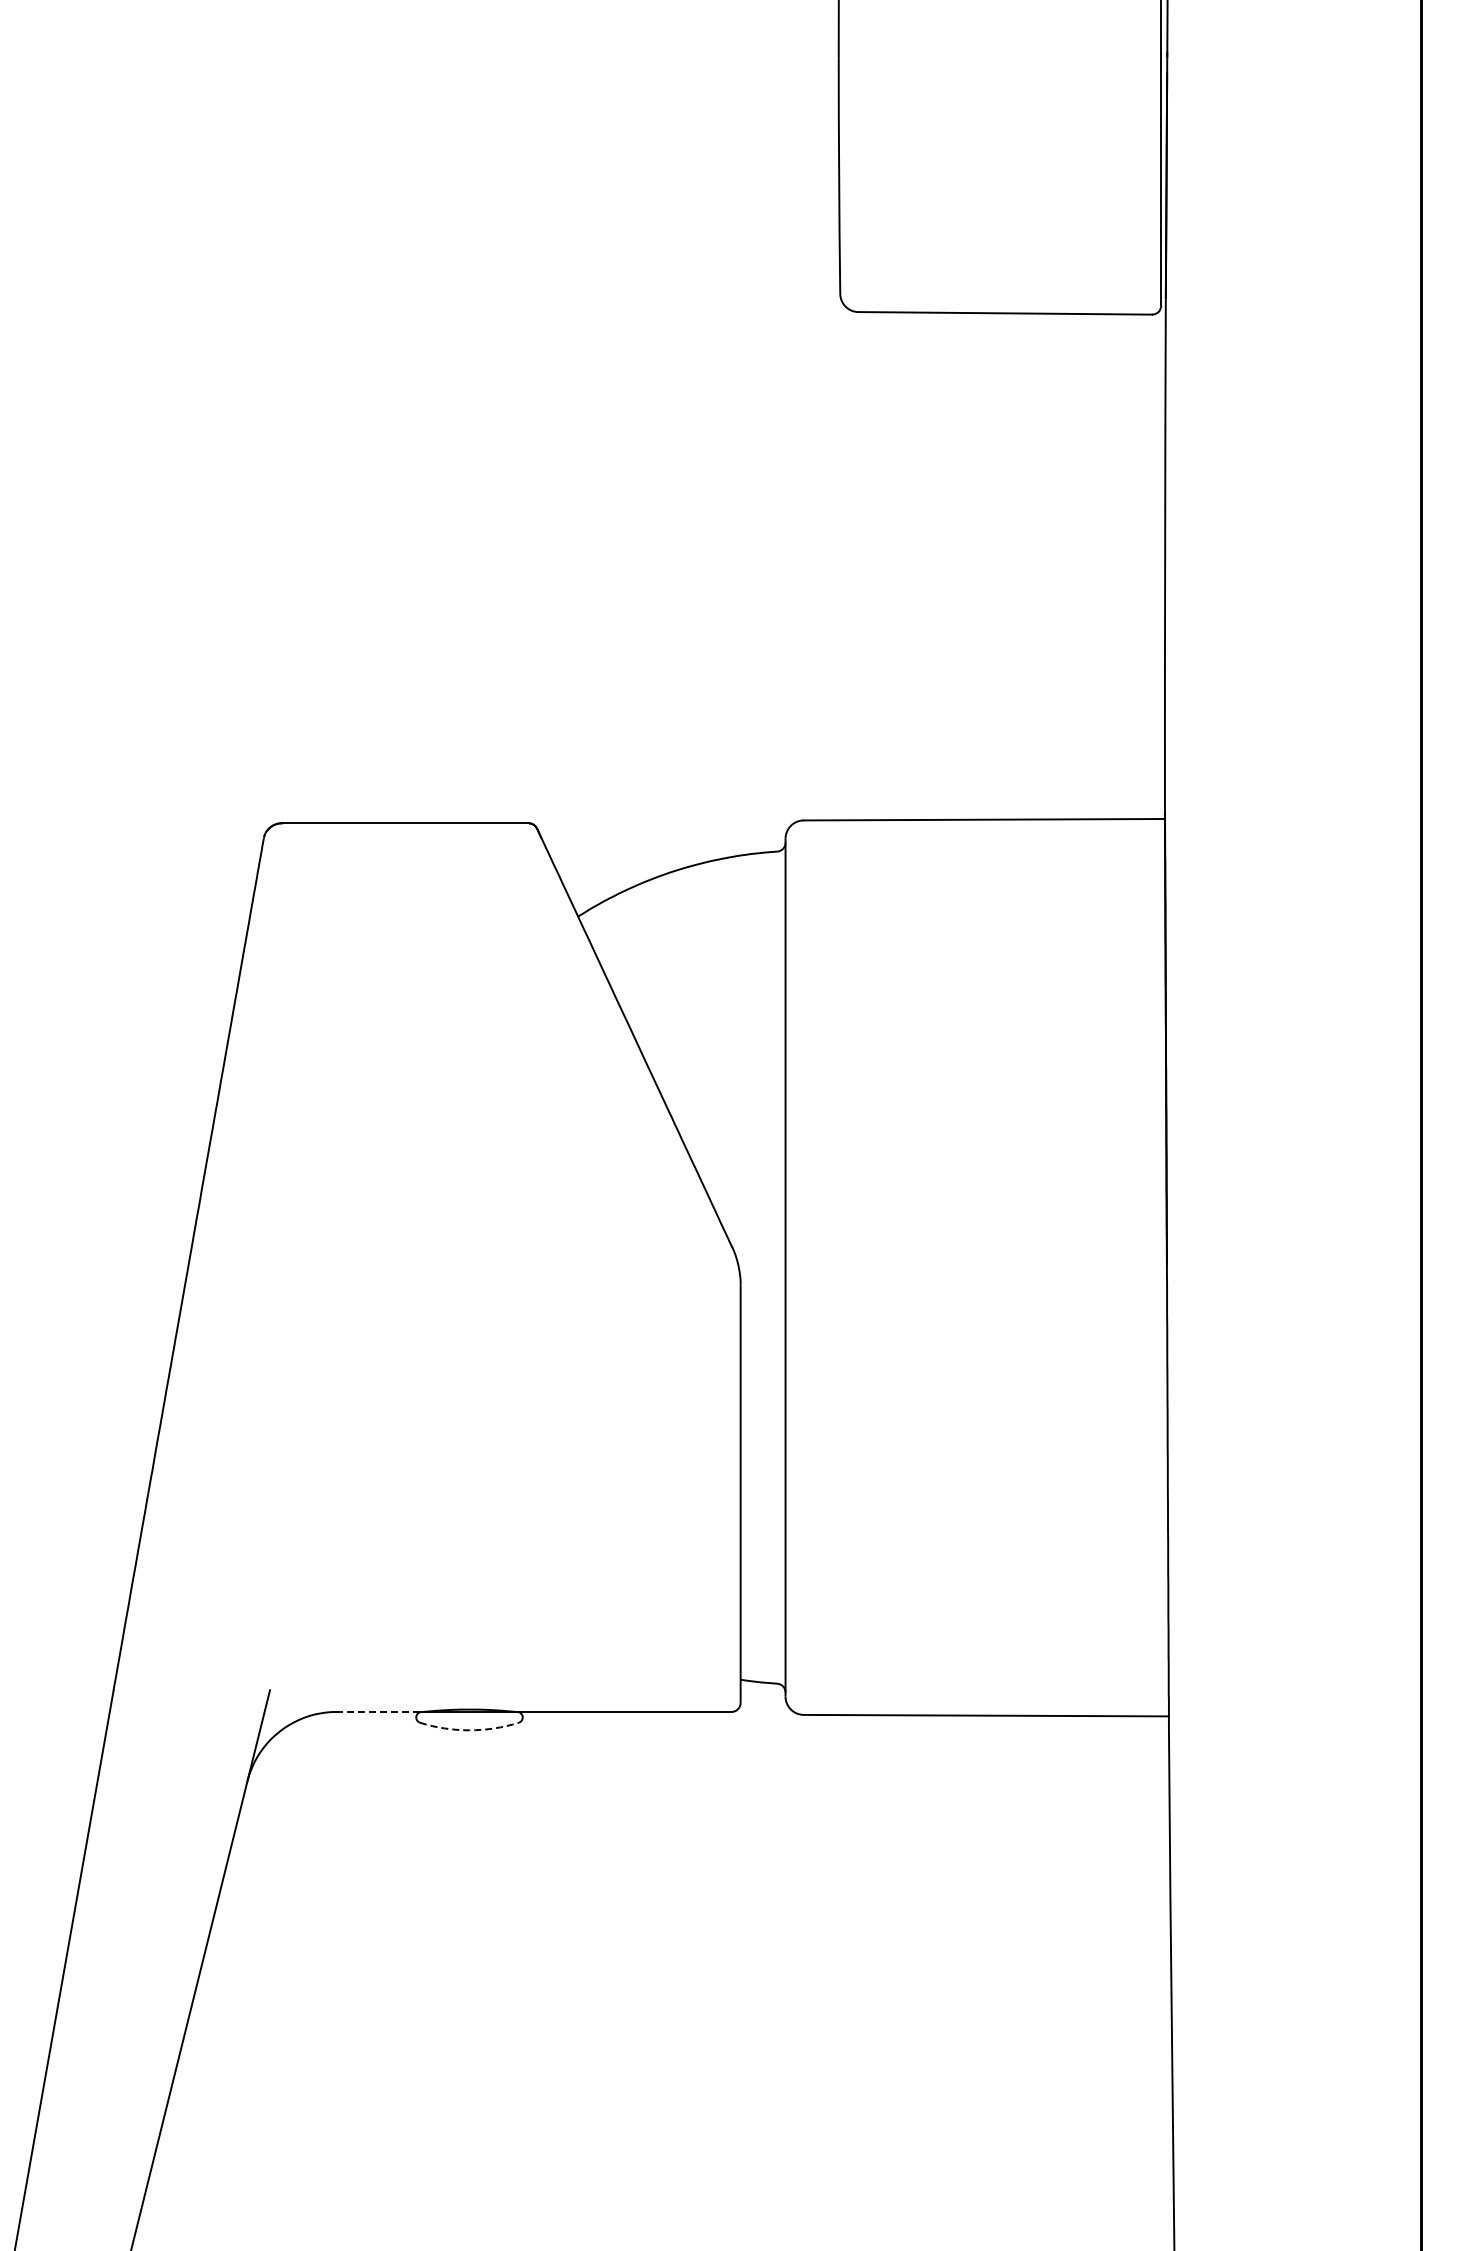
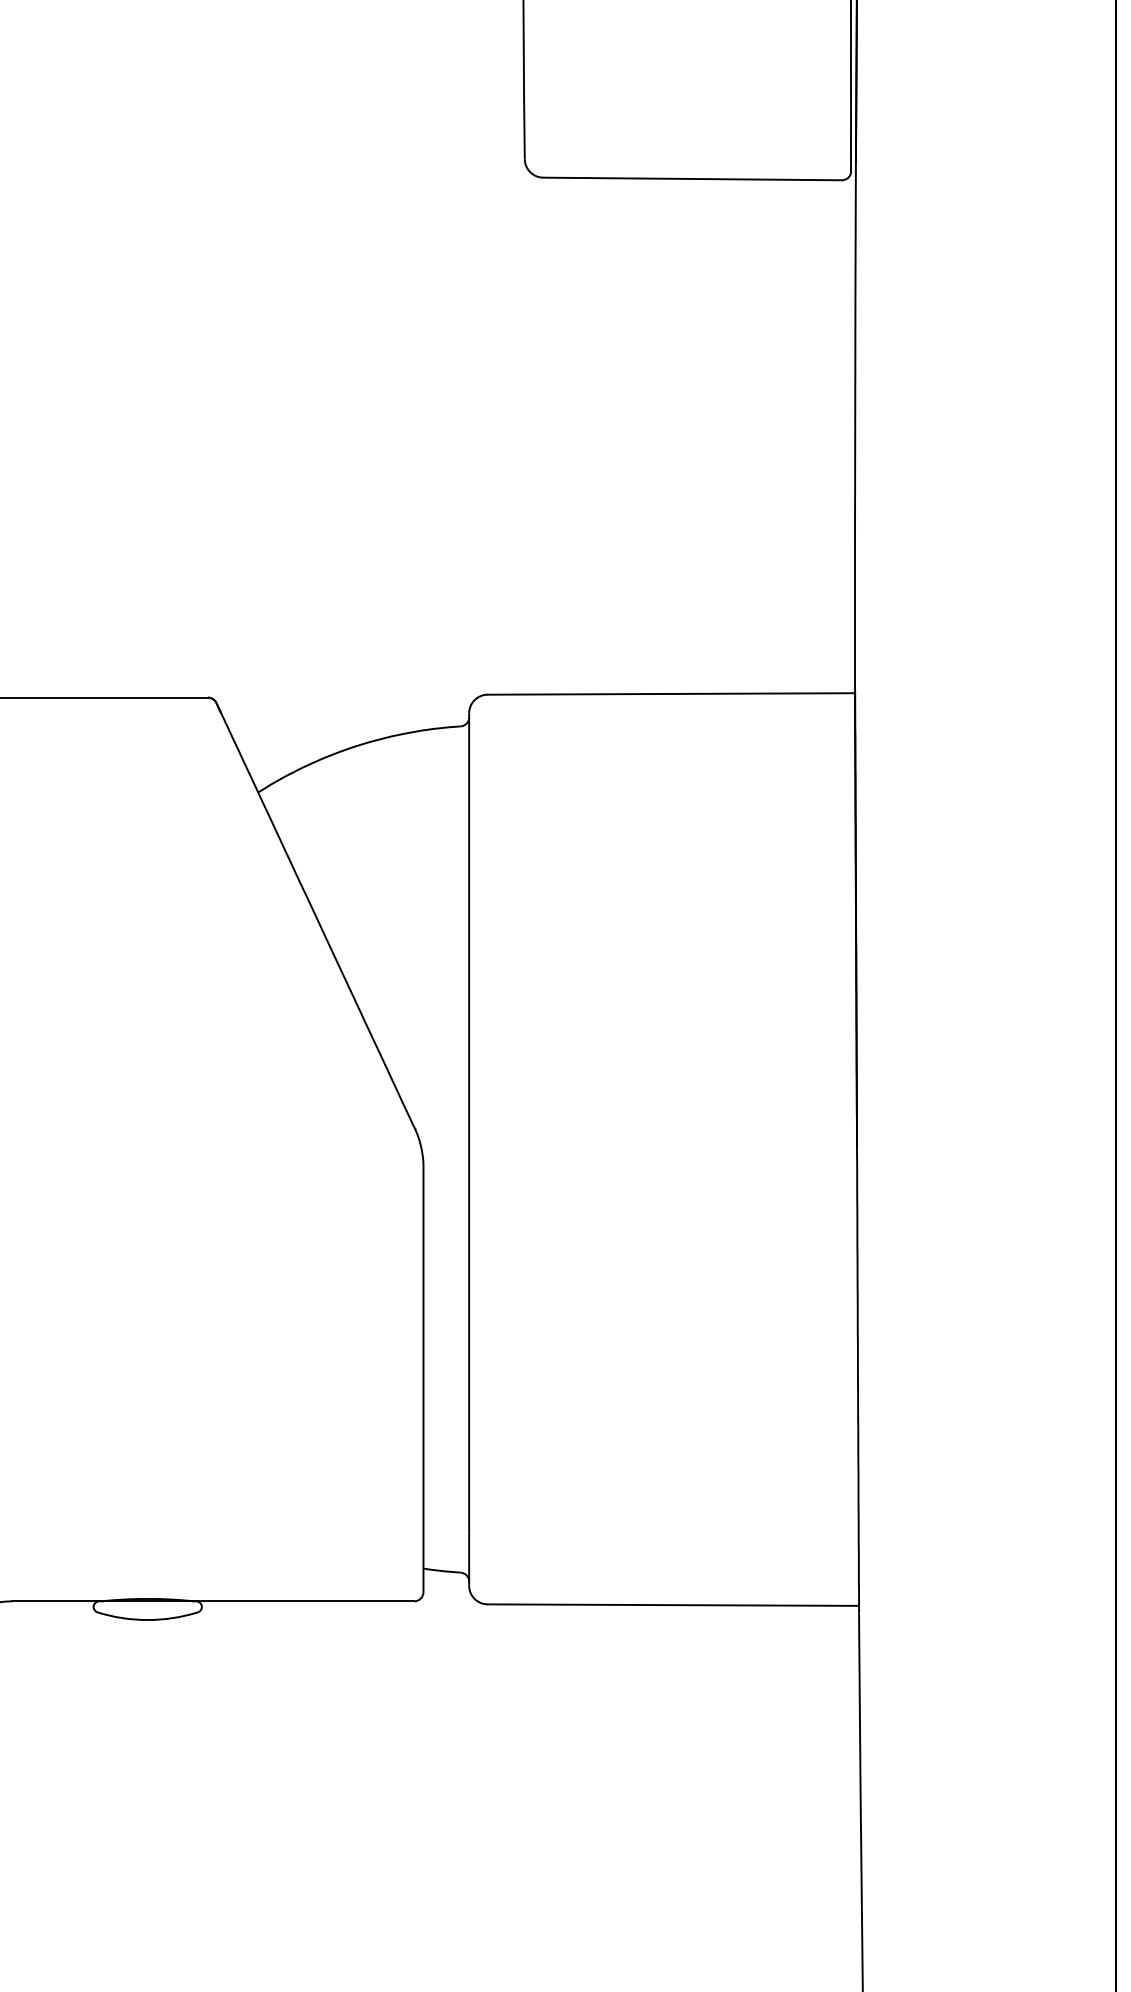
line: (379, 1711) -> (56, 1600), dashed -> solid
arc: (469, 1730) -> (147, 1620), dashed -> solid

